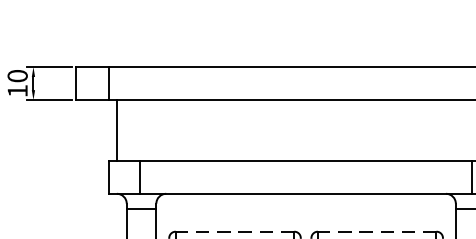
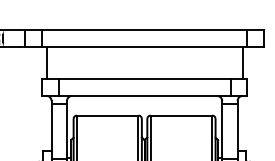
line: (234, 231) -> (107, 115), dashed -> solid
line: (377, 231) -> (181, 115), dashed -> solid

